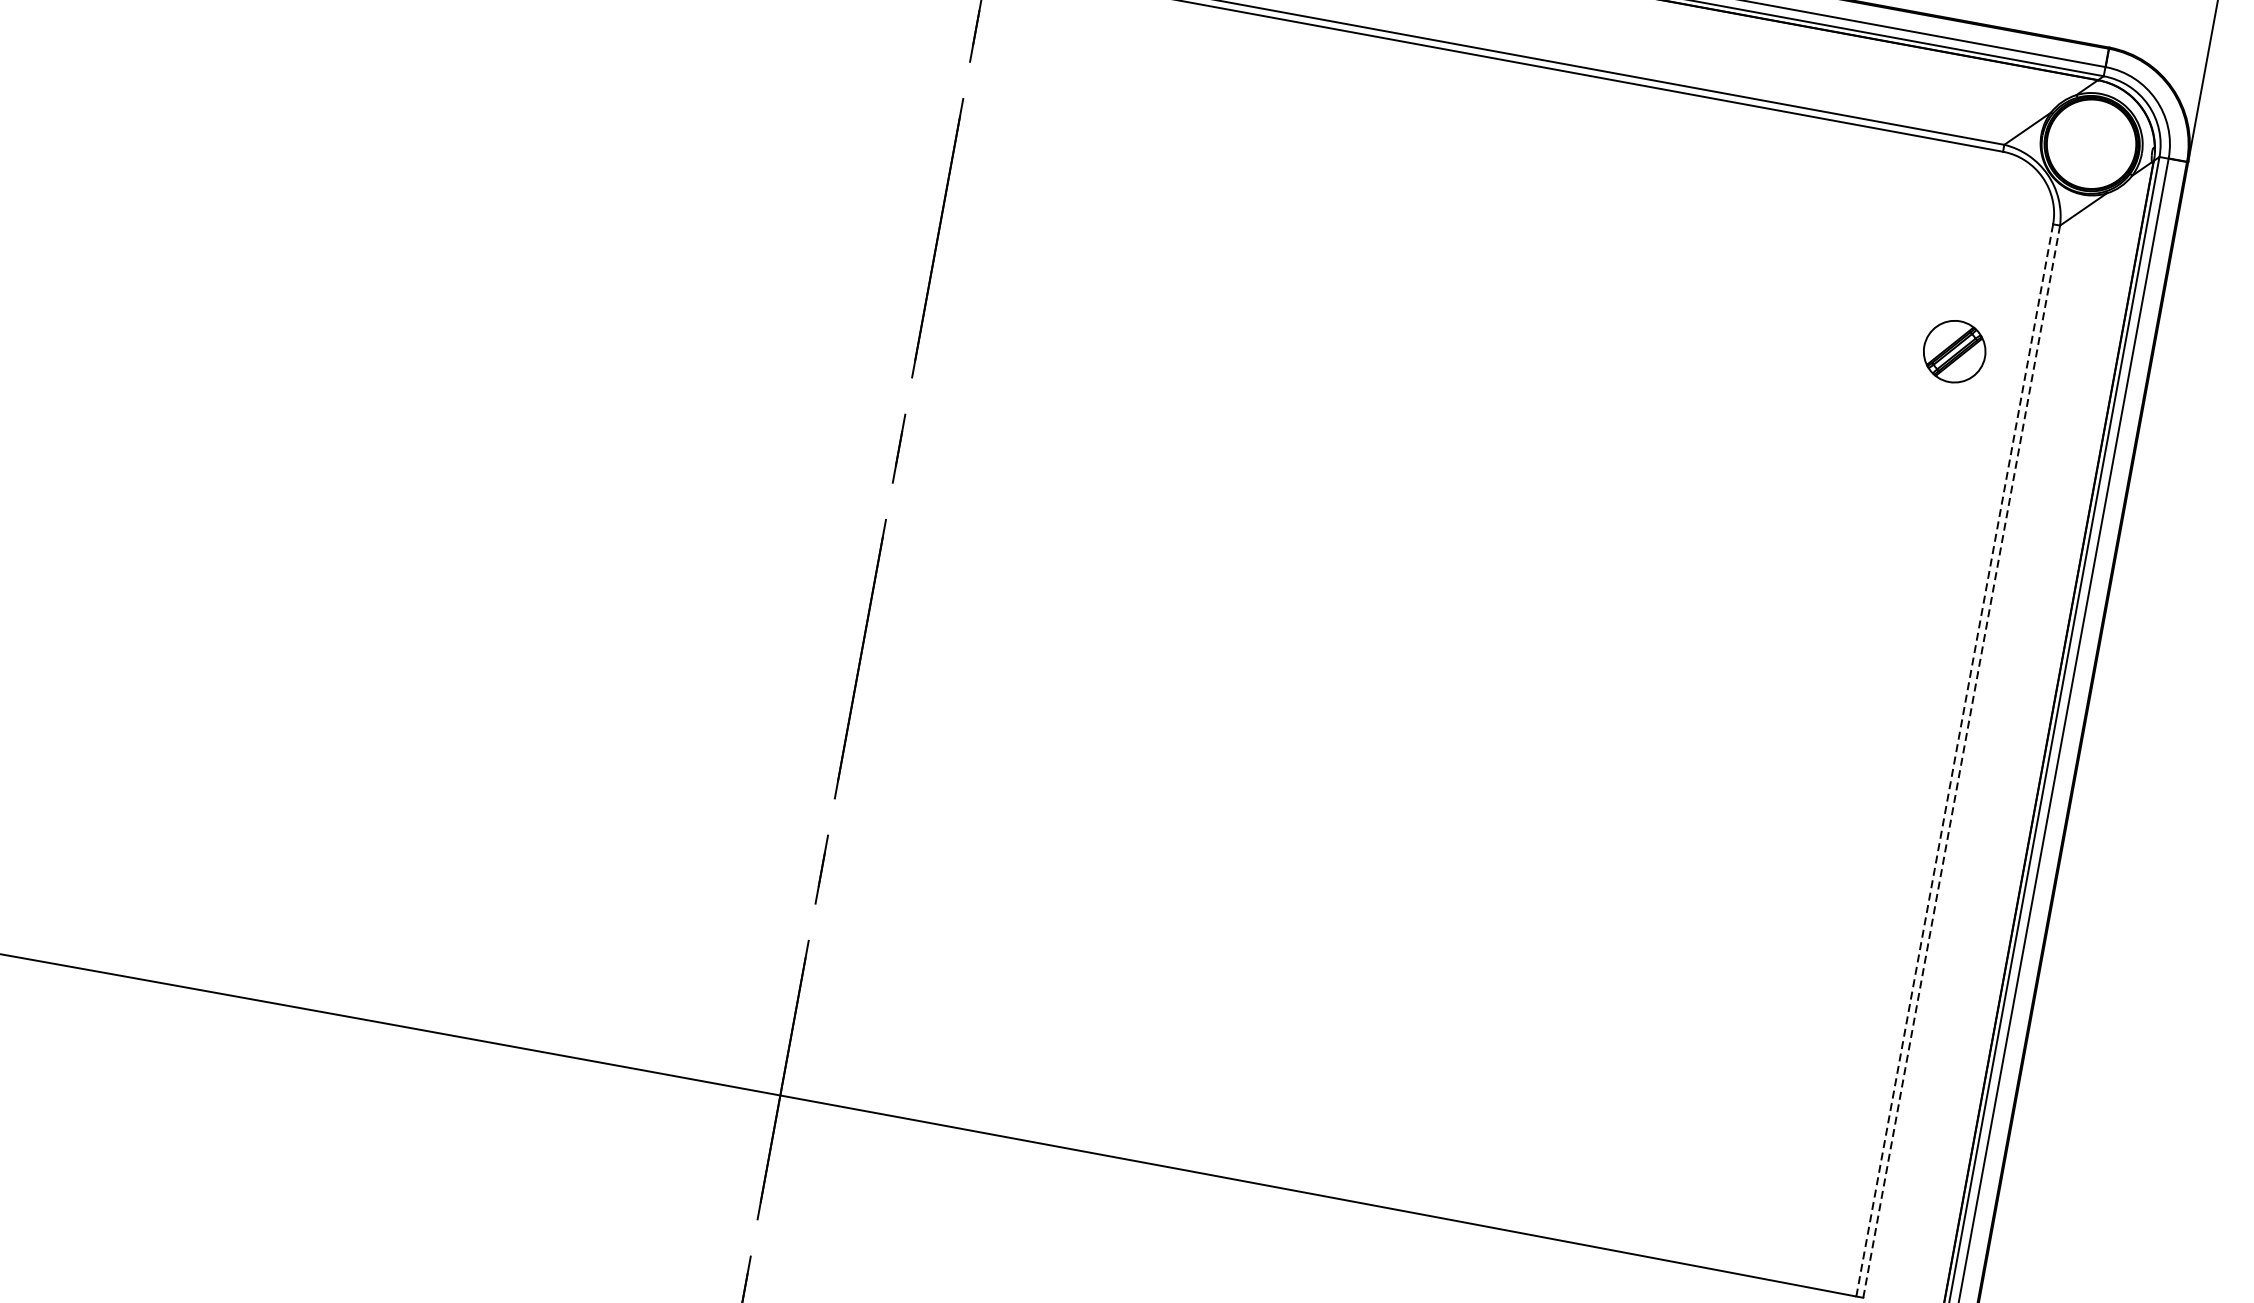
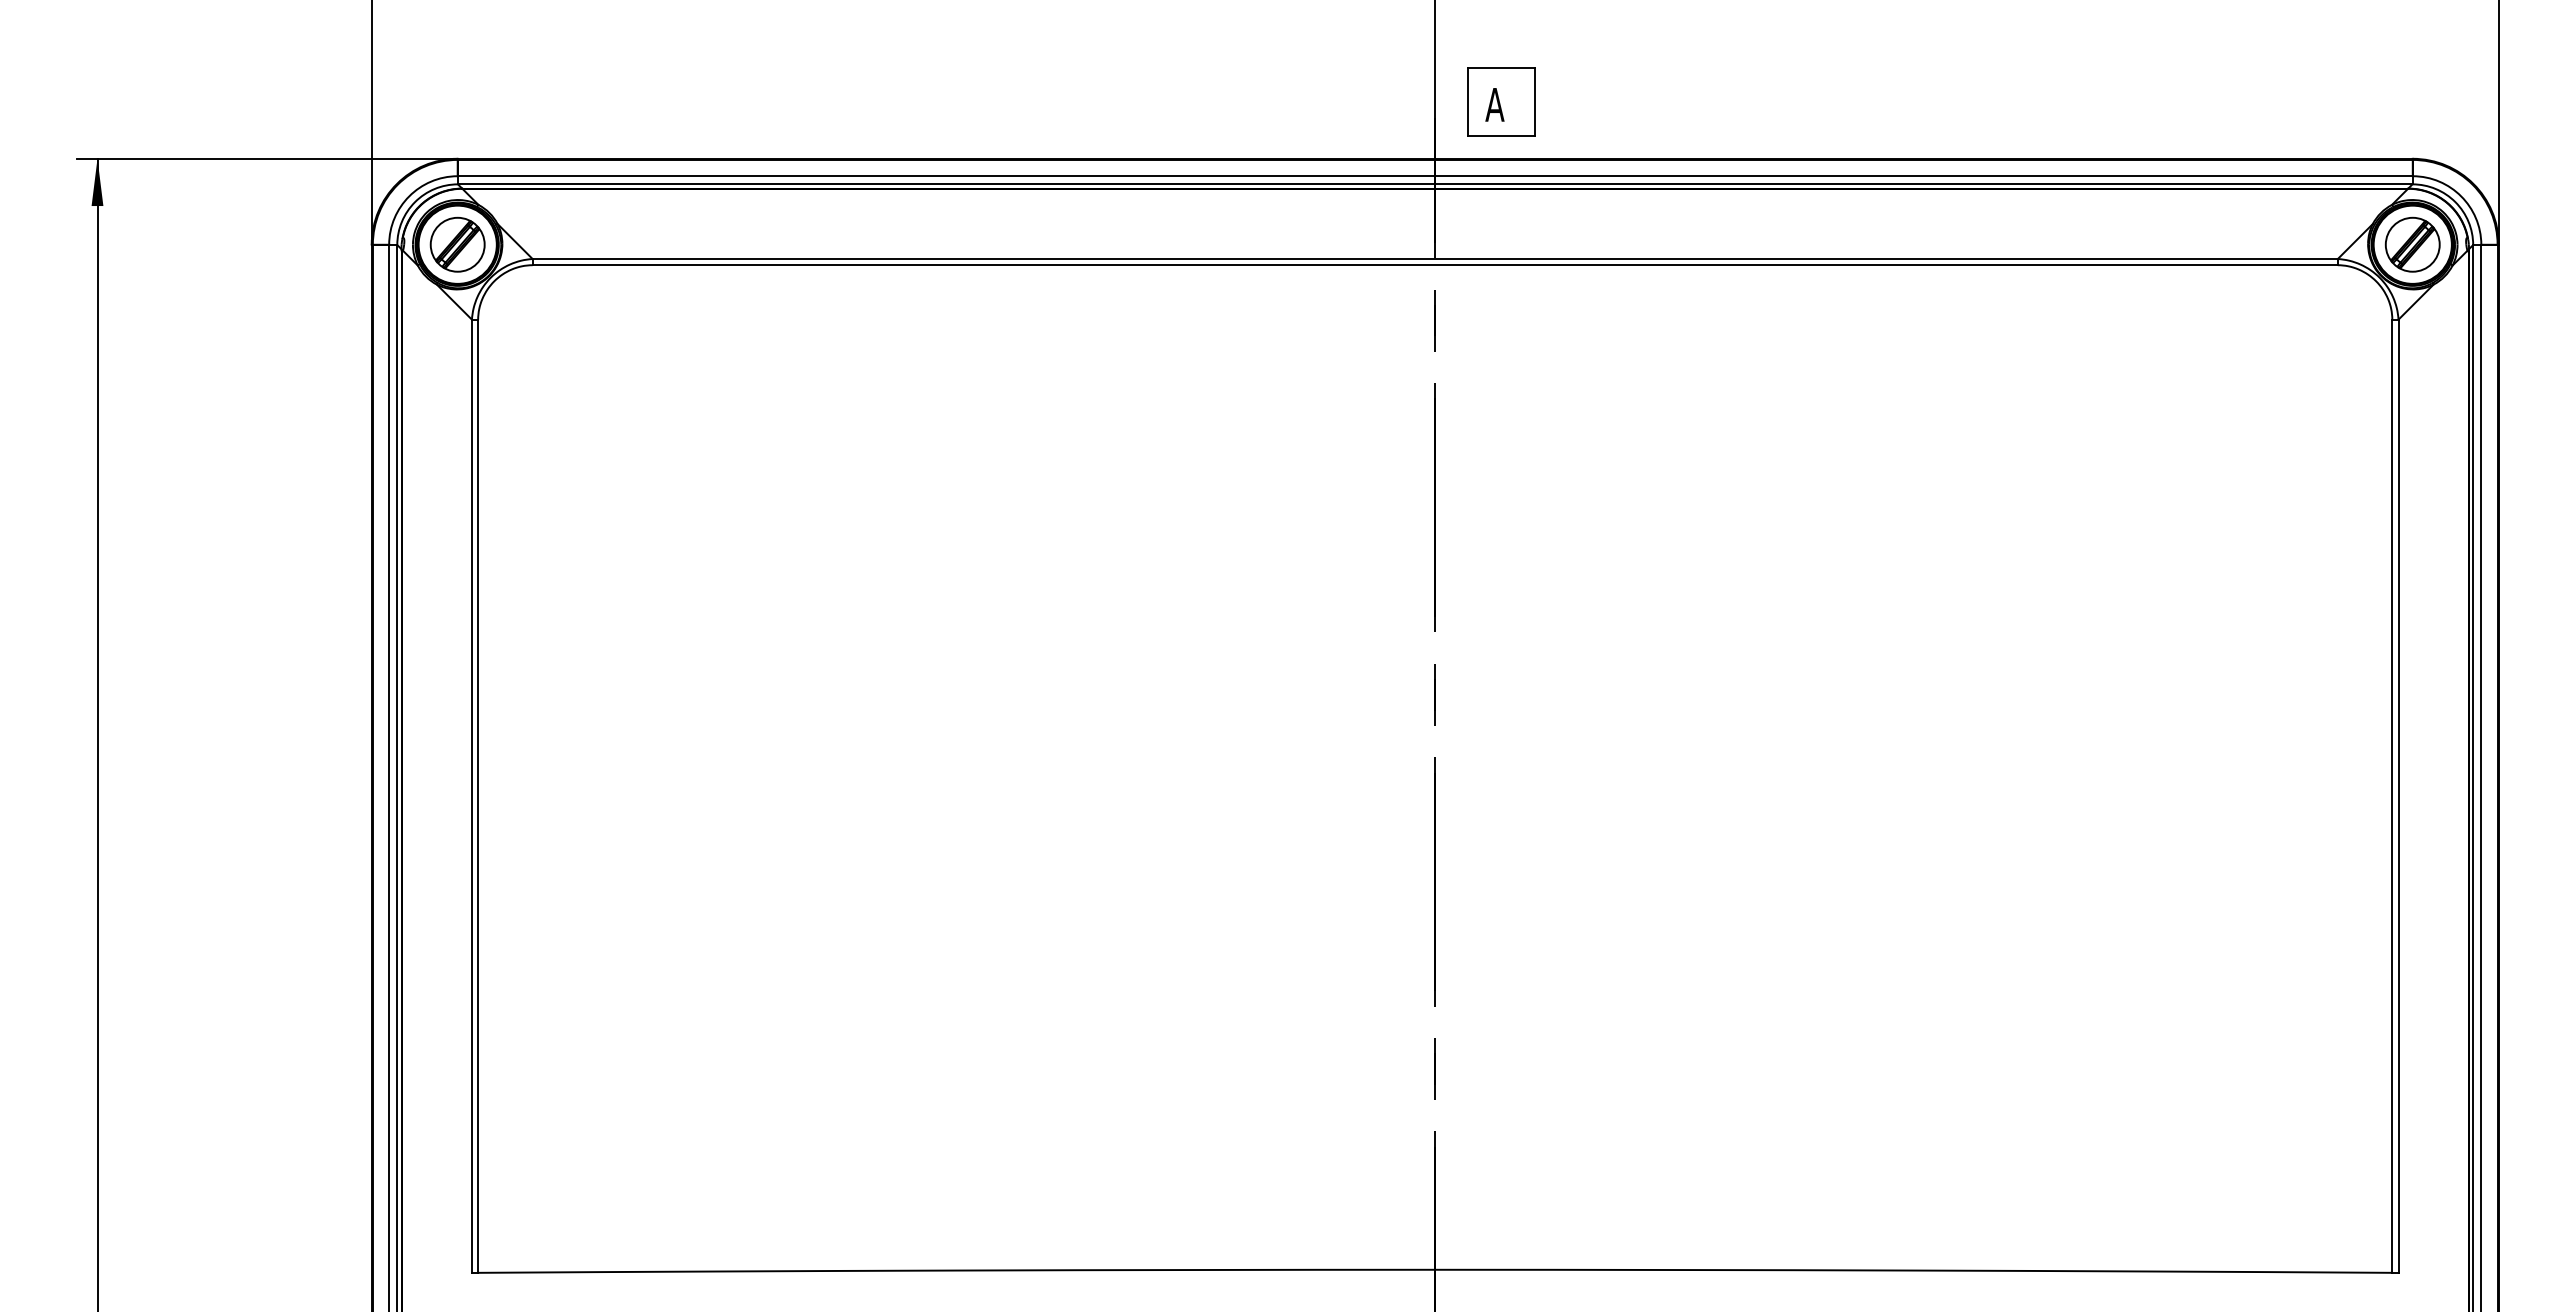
part: (1954, 351) -> (2412, 244), moved
line: (1954, 760) -> (2392, 796), dashed -> solid
line: (1961, 761) -> (2398, 796), dashed -> solid

